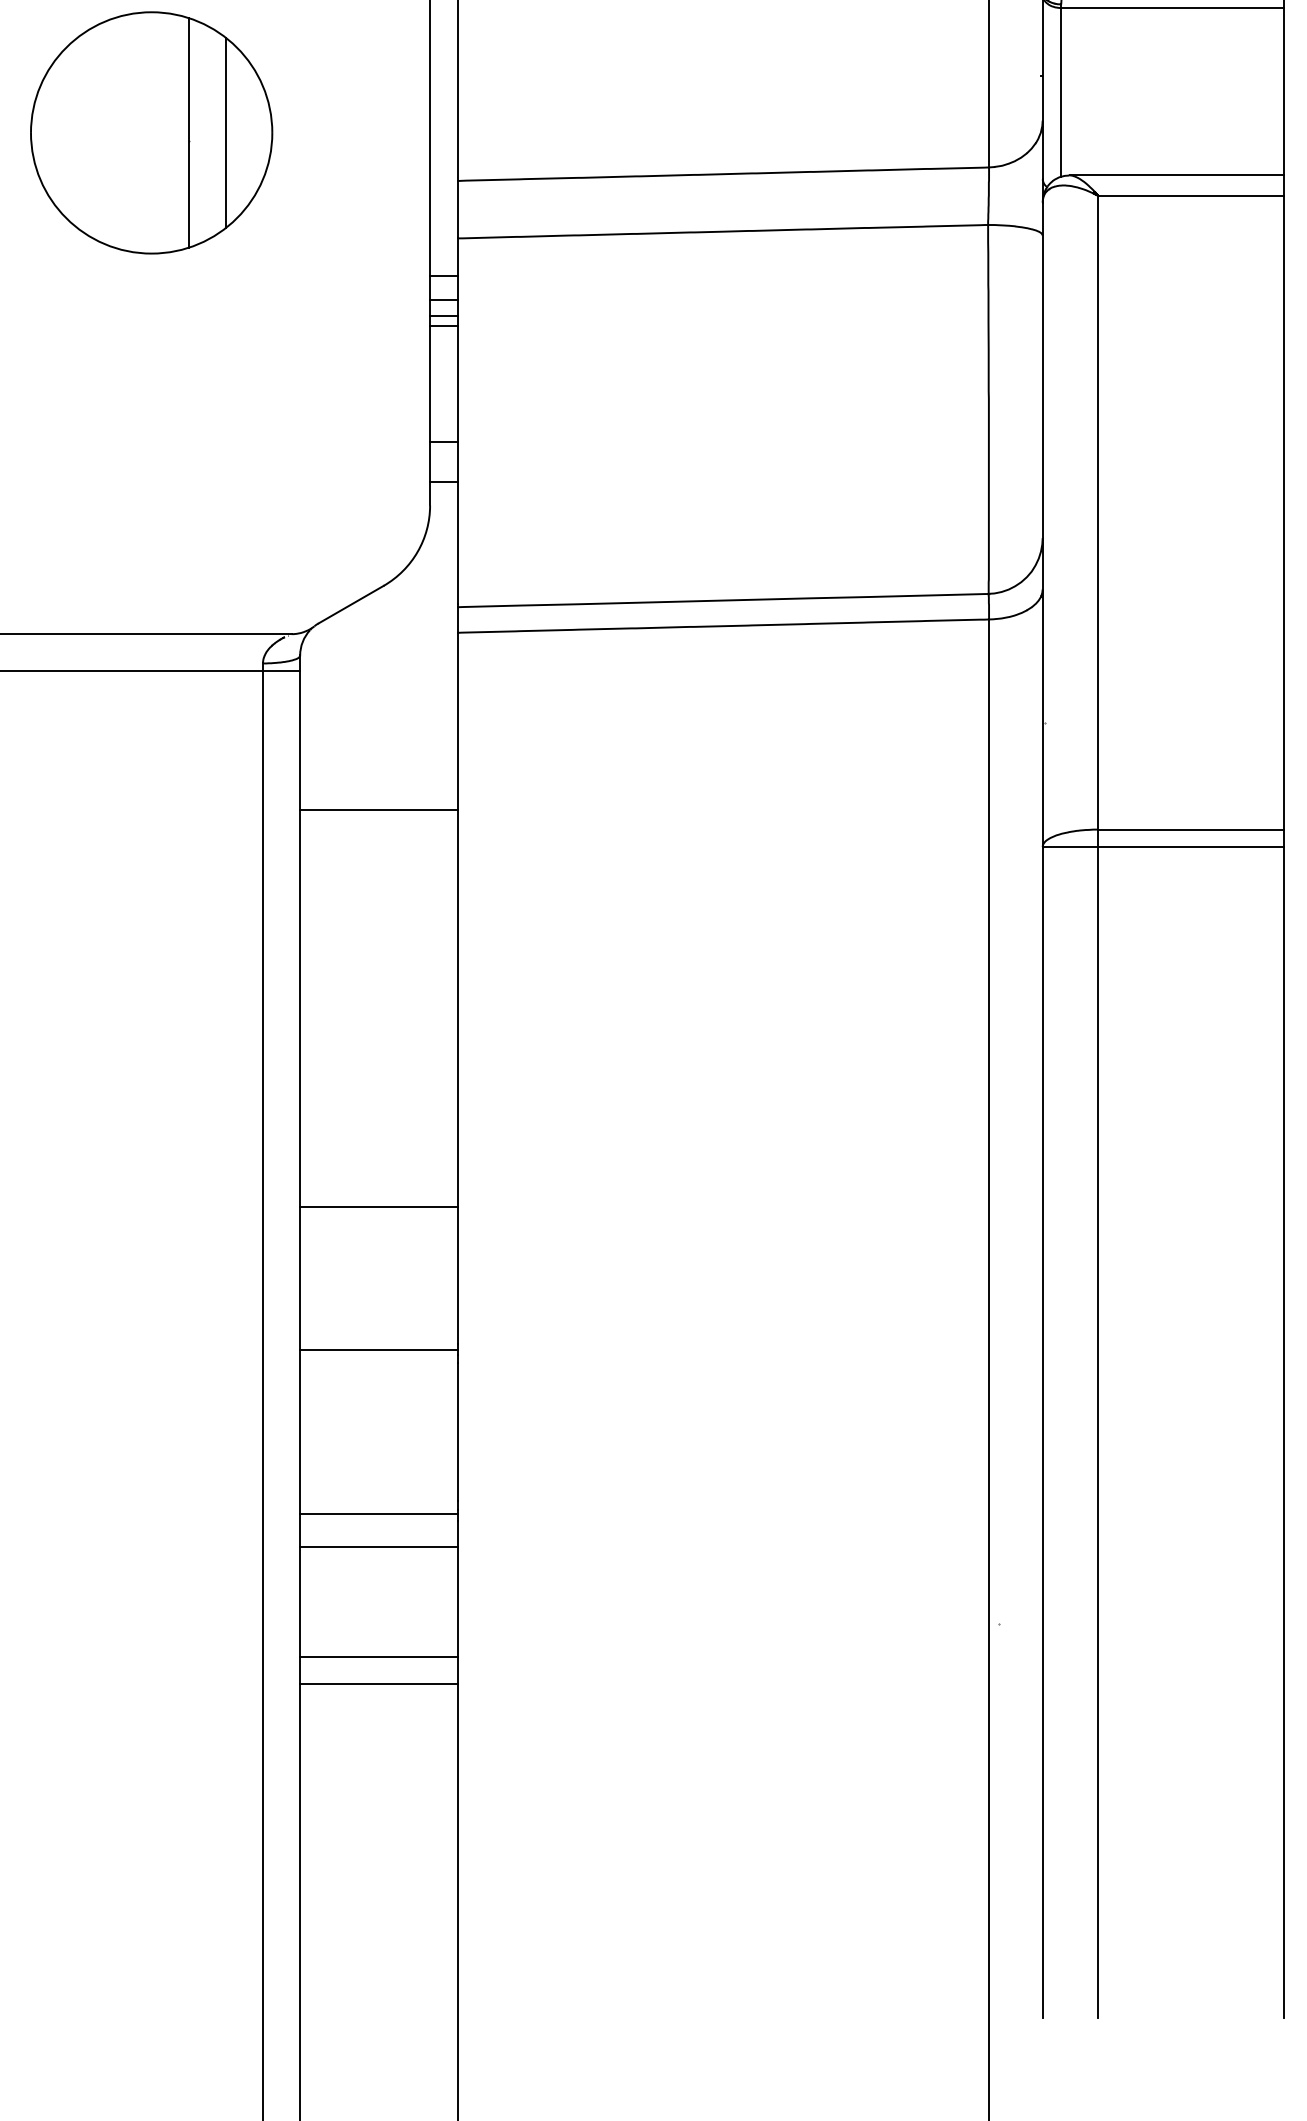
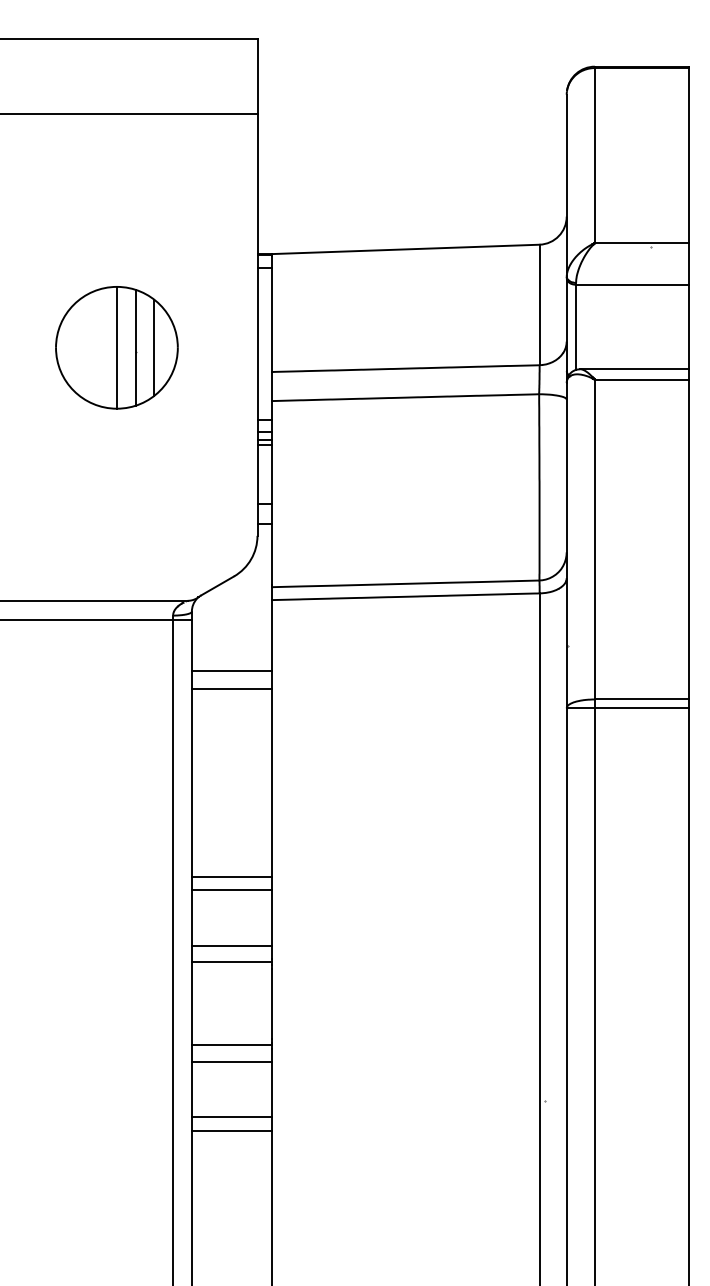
line: (150, 132) -> (116, 347), added
line: (378, 774) -> (231, 671), added
line: (378, 1180) -> (231, 876), added
line: (378, 1316) -> (231, 945), added

